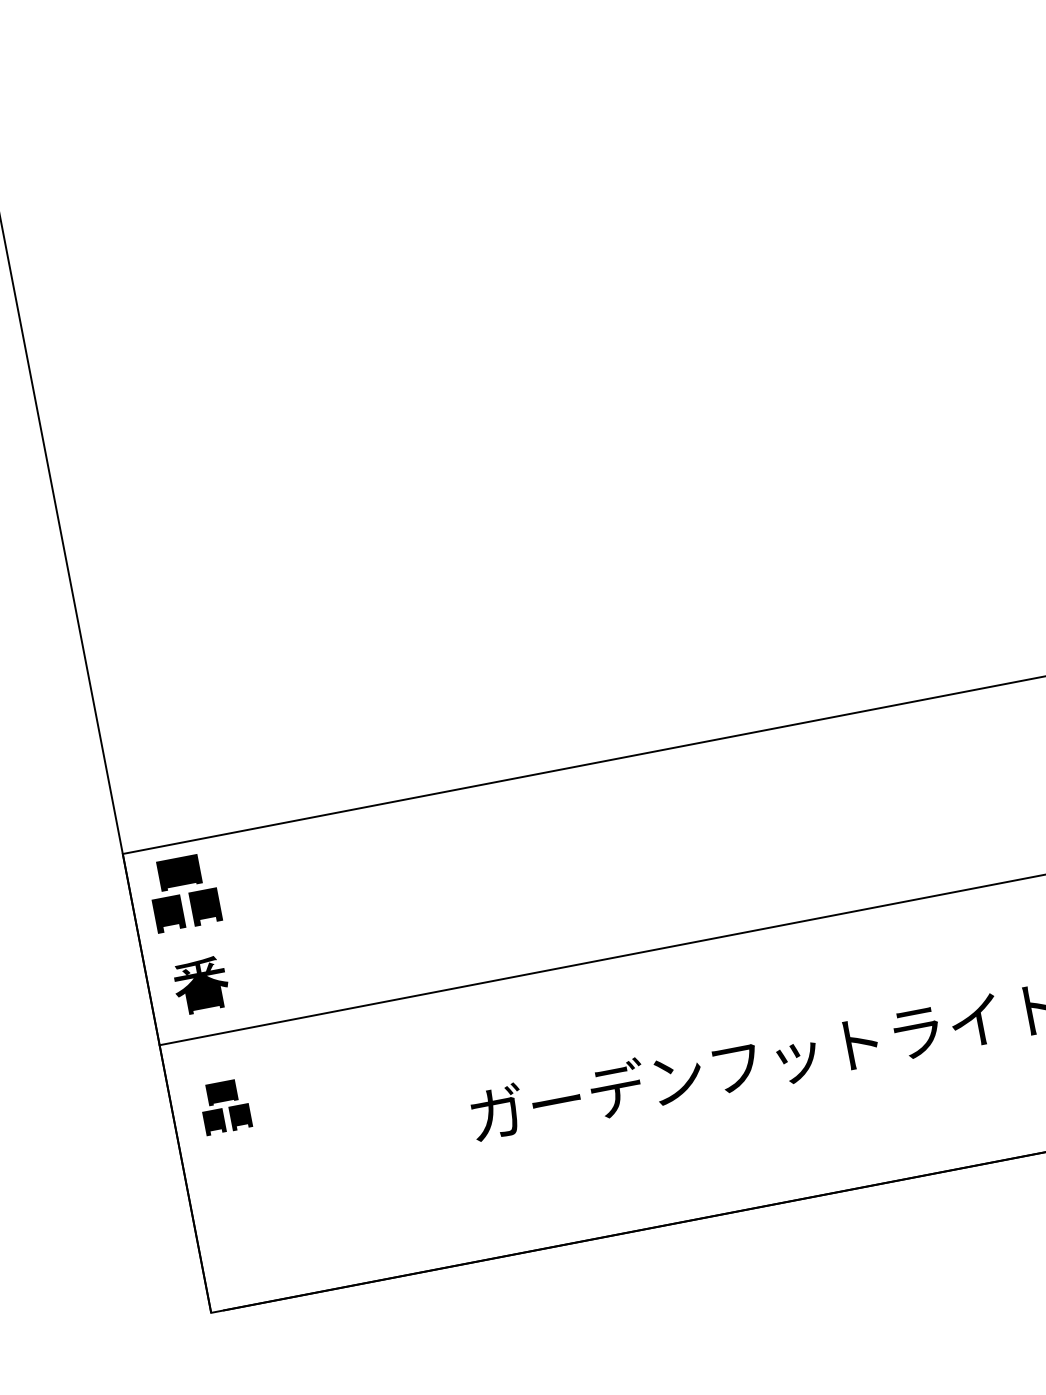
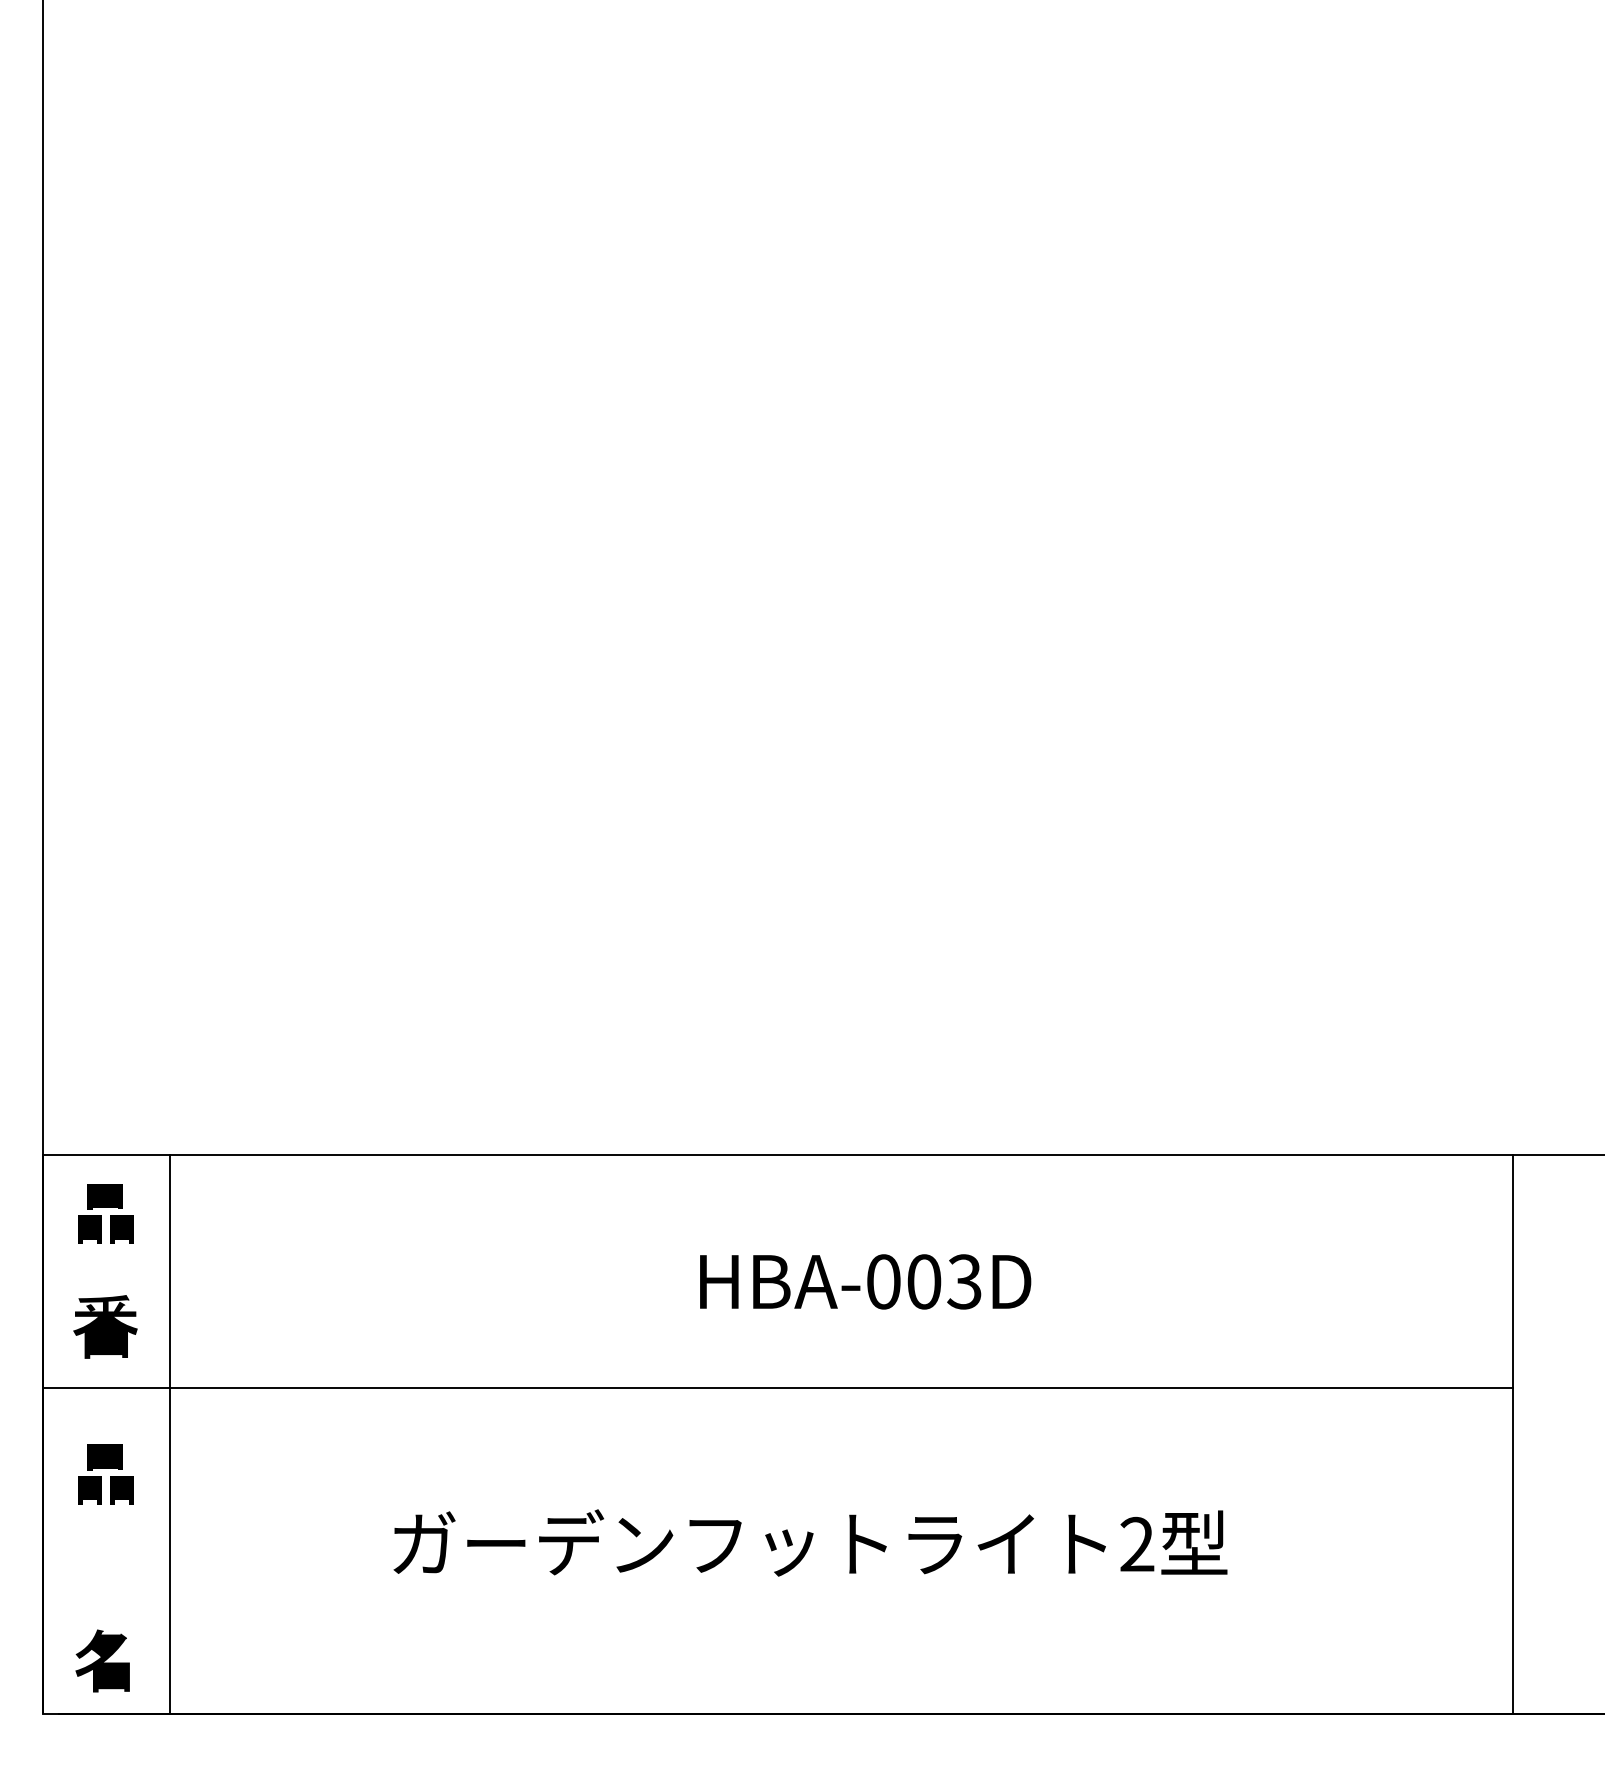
part: (818, 827) -> (865, 1281), added
part: (183, 892) -> (105, 1213), size x0.71
line: (271, 1062) -> (170, 1433), added
part: (251, 1259) -> (102, 1660), added

